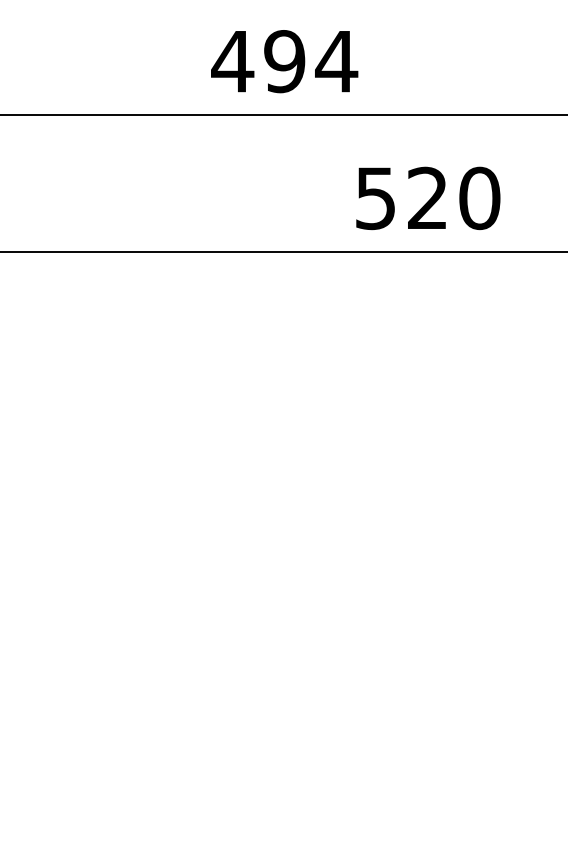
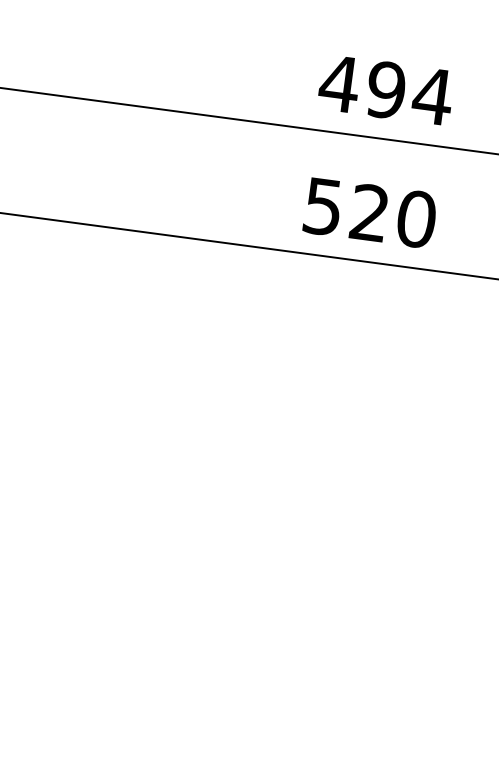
text: (284, 61) -> (386, 90), moved
text: (428, 198) -> (370, 213), moved

